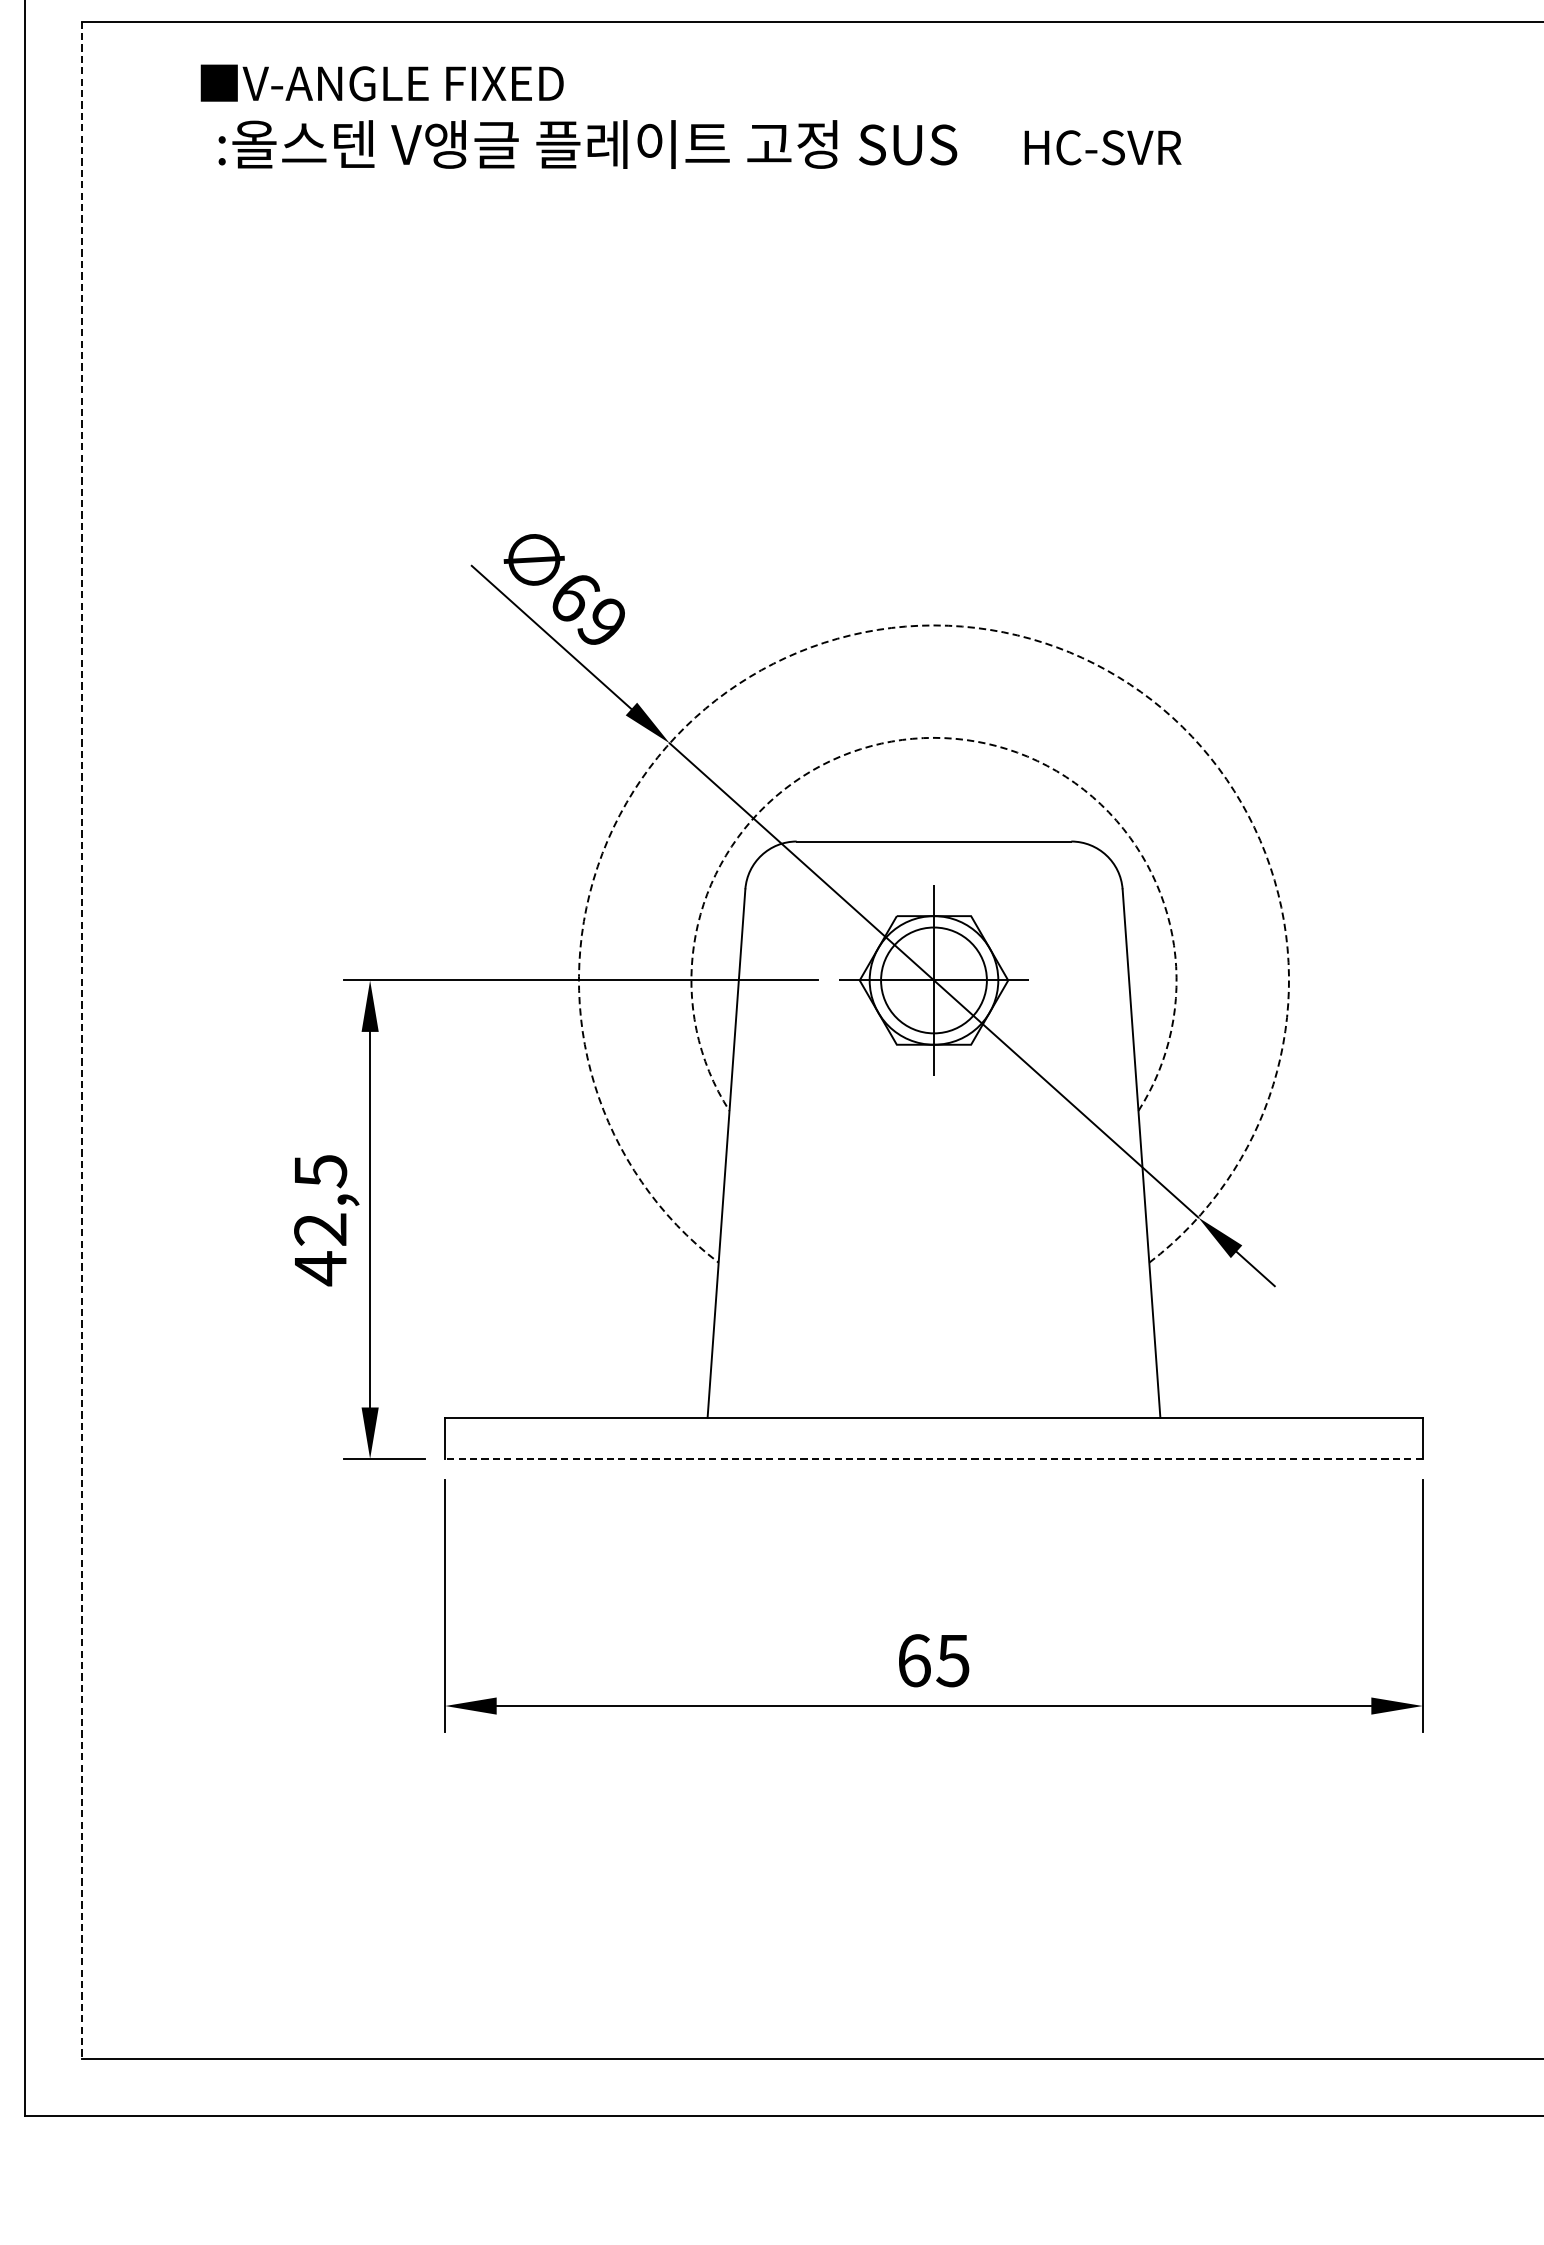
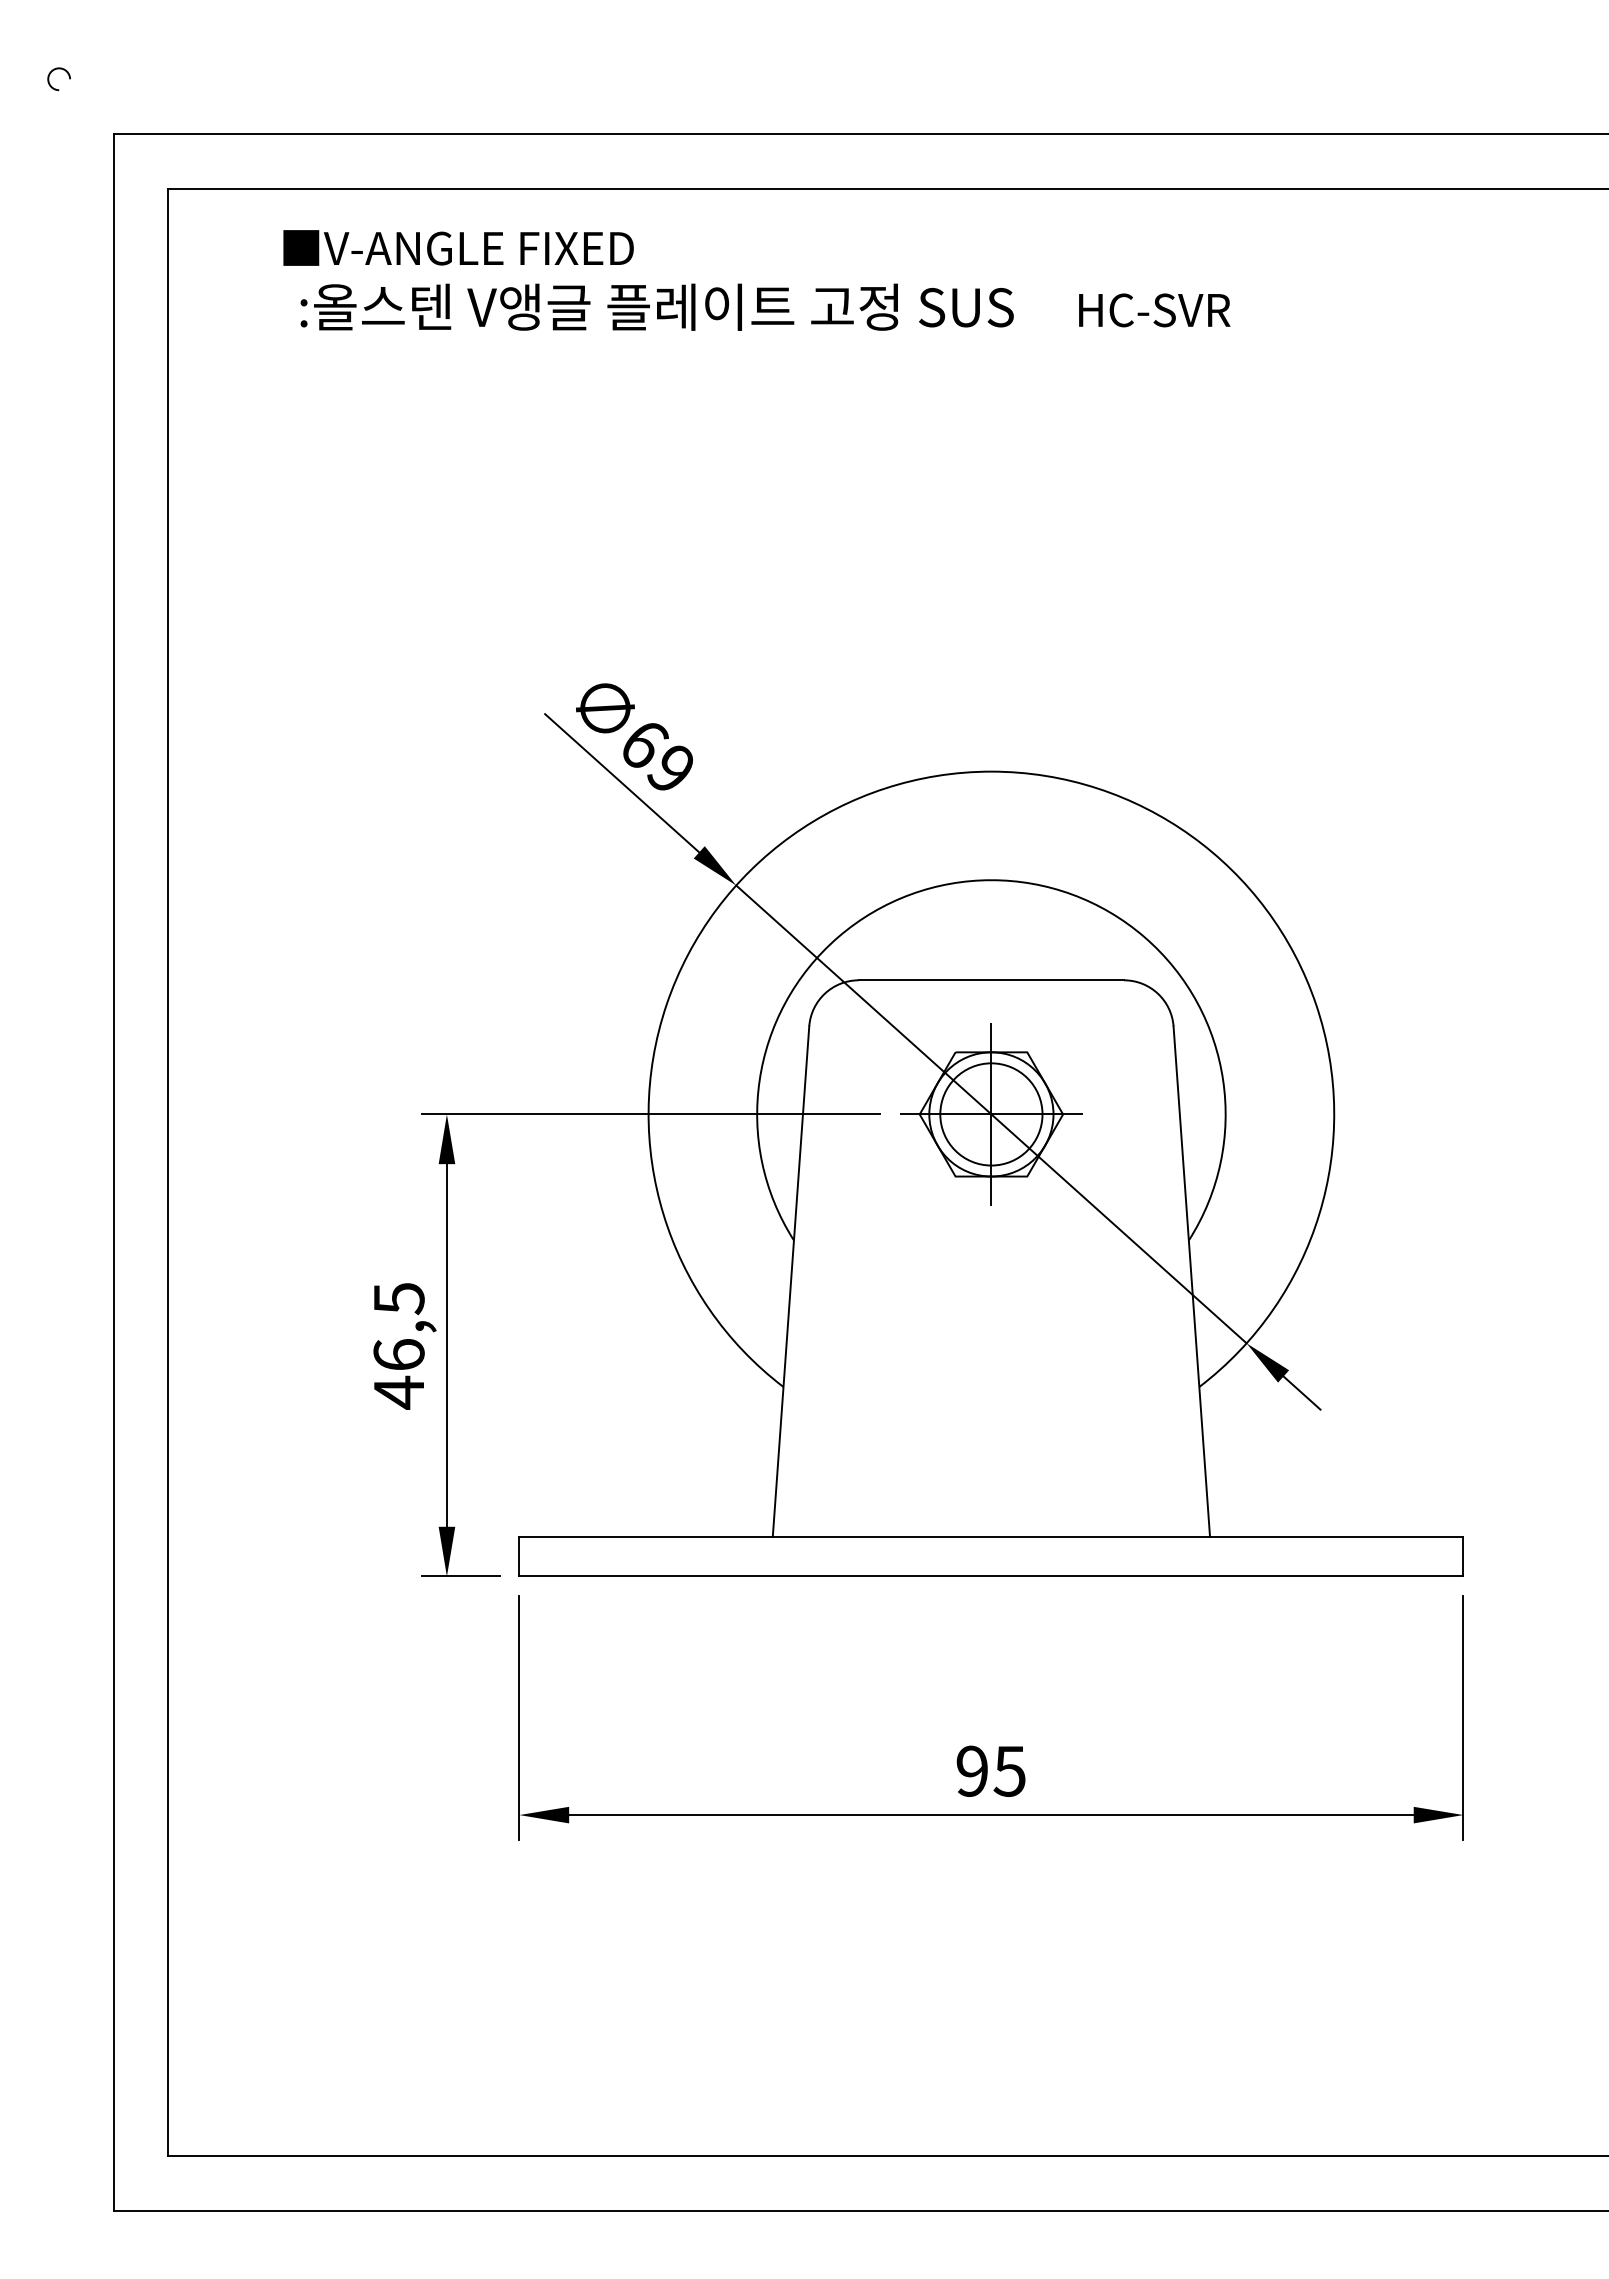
arc: (934, 625) -> (991, 771), dashed -> solid
arc: (934, 738) -> (991, 880), dashed -> solid
line: (81, 1040) -> (168, 1172), dashed -> solid
text: (319, 1229) -> (398, 1354), 42,5 -> 46,5
line: (934, 1458) -> (991, 1576), dashed -> solid
text: (914, 1659) -> (972, 1770), 65 -> 95

